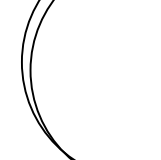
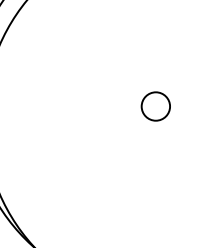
circle: (137, 61) -> (155, 105), added

